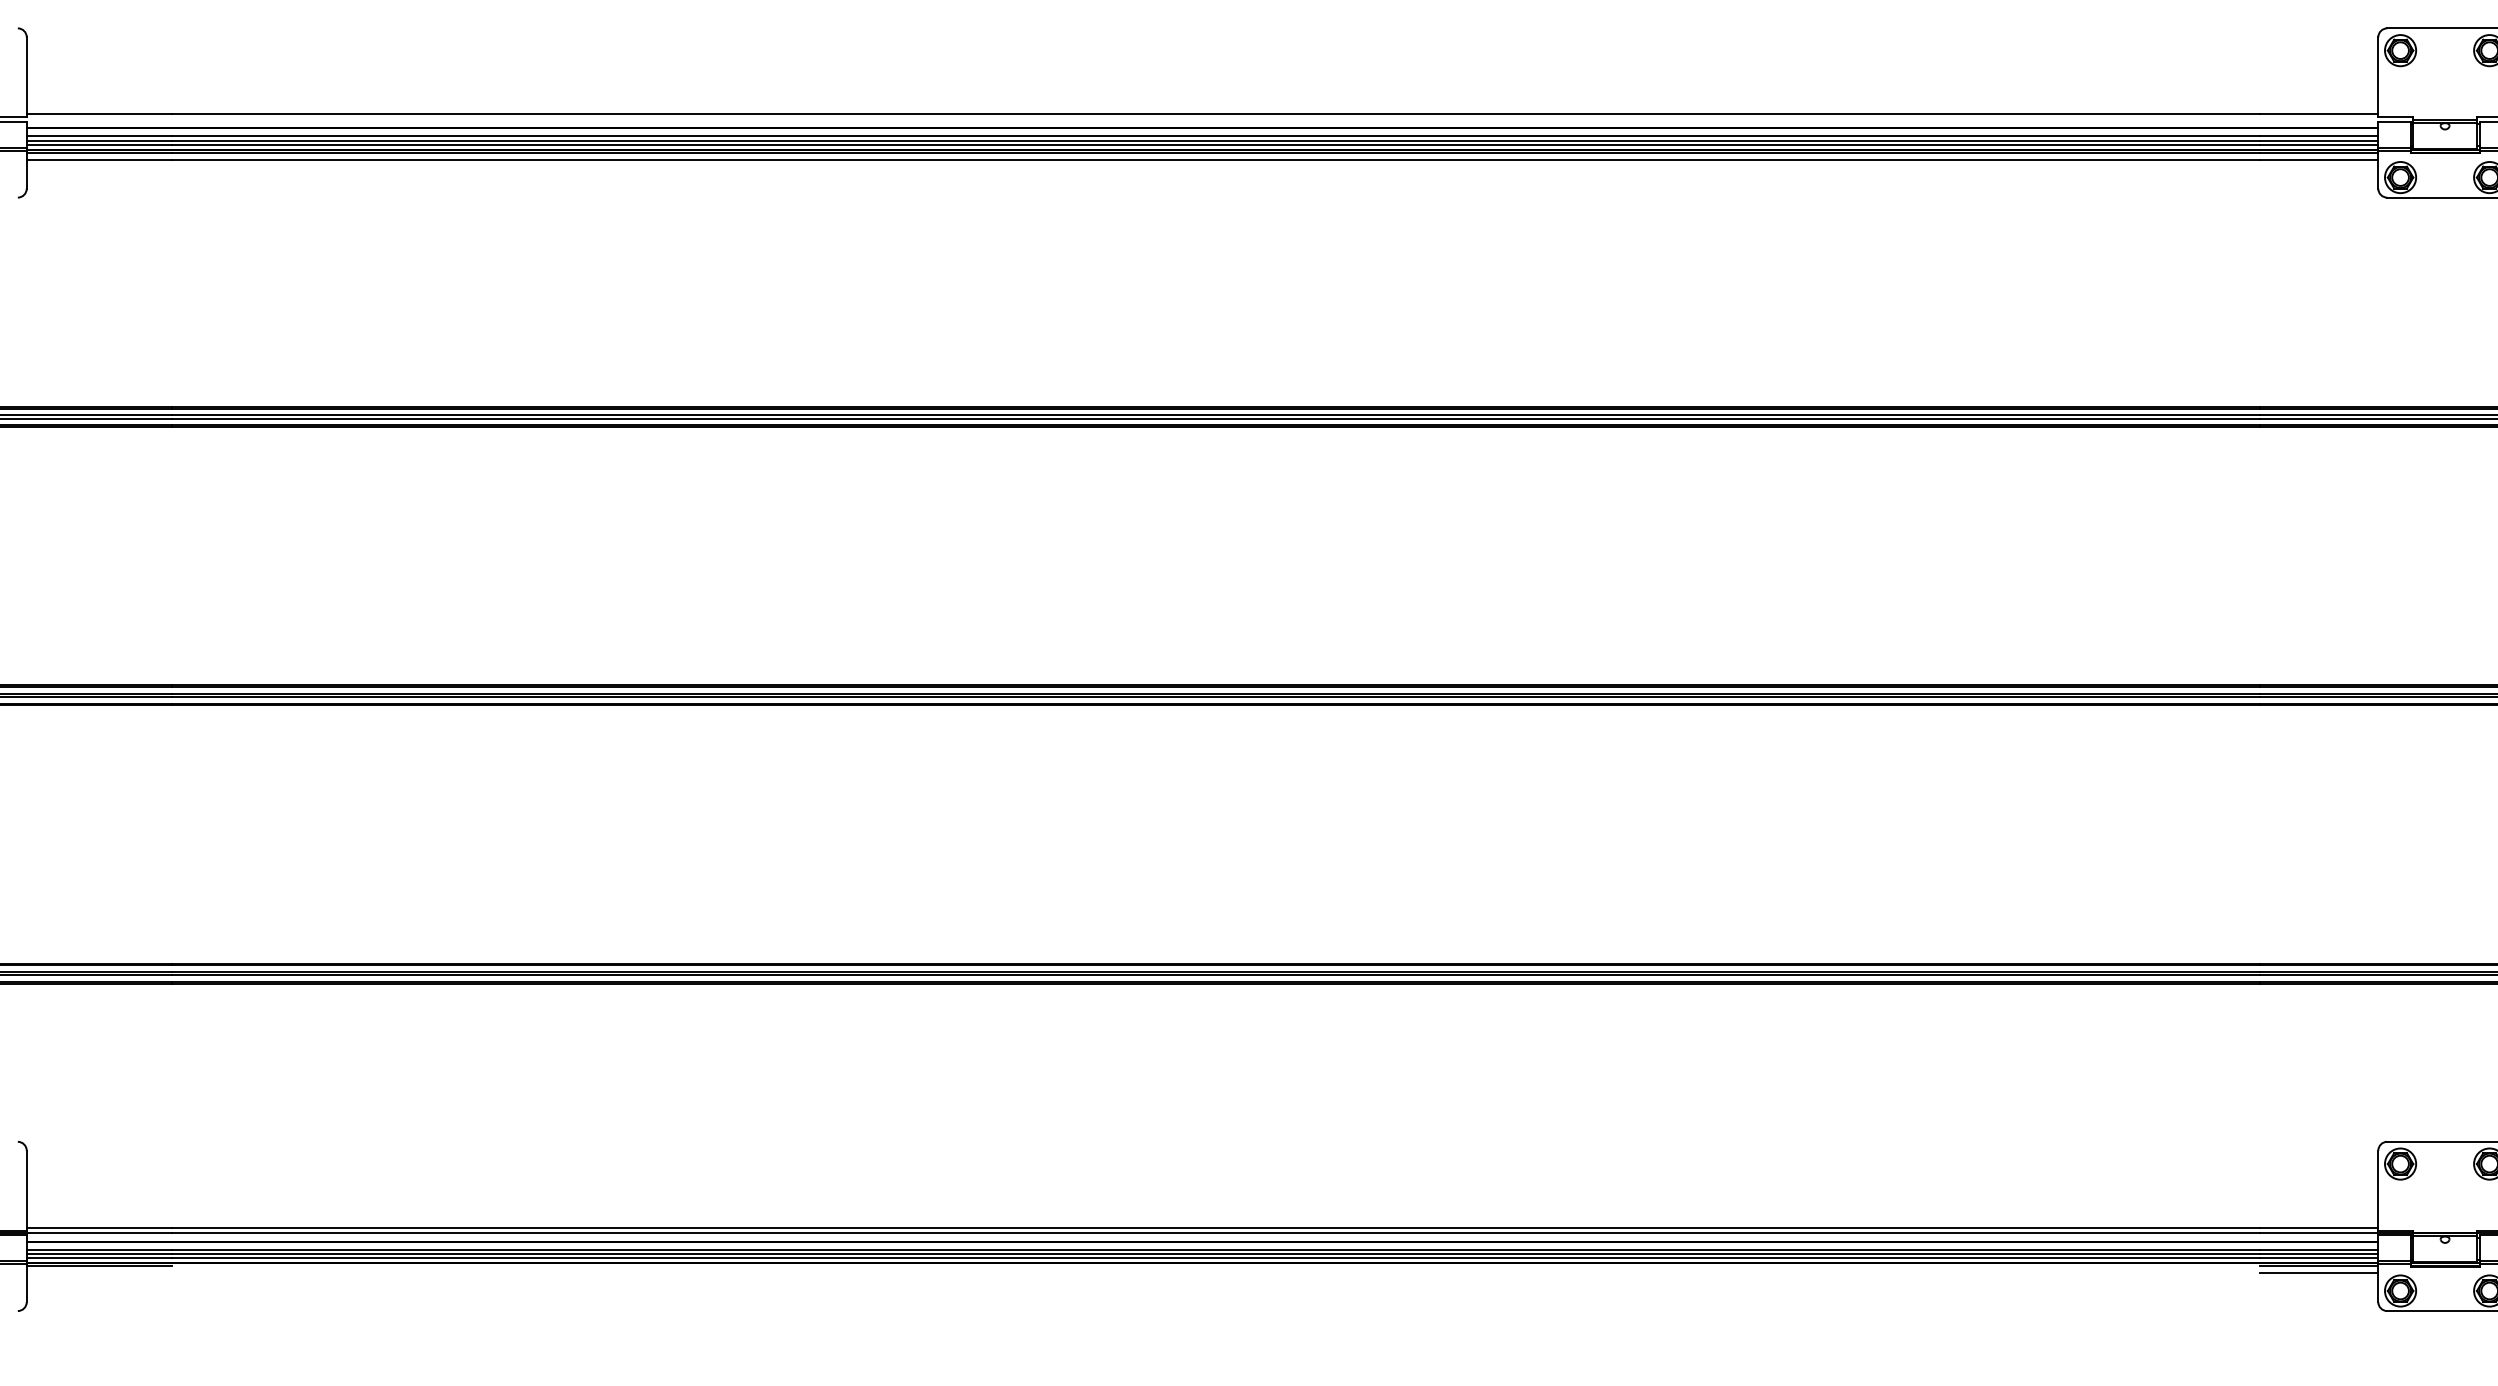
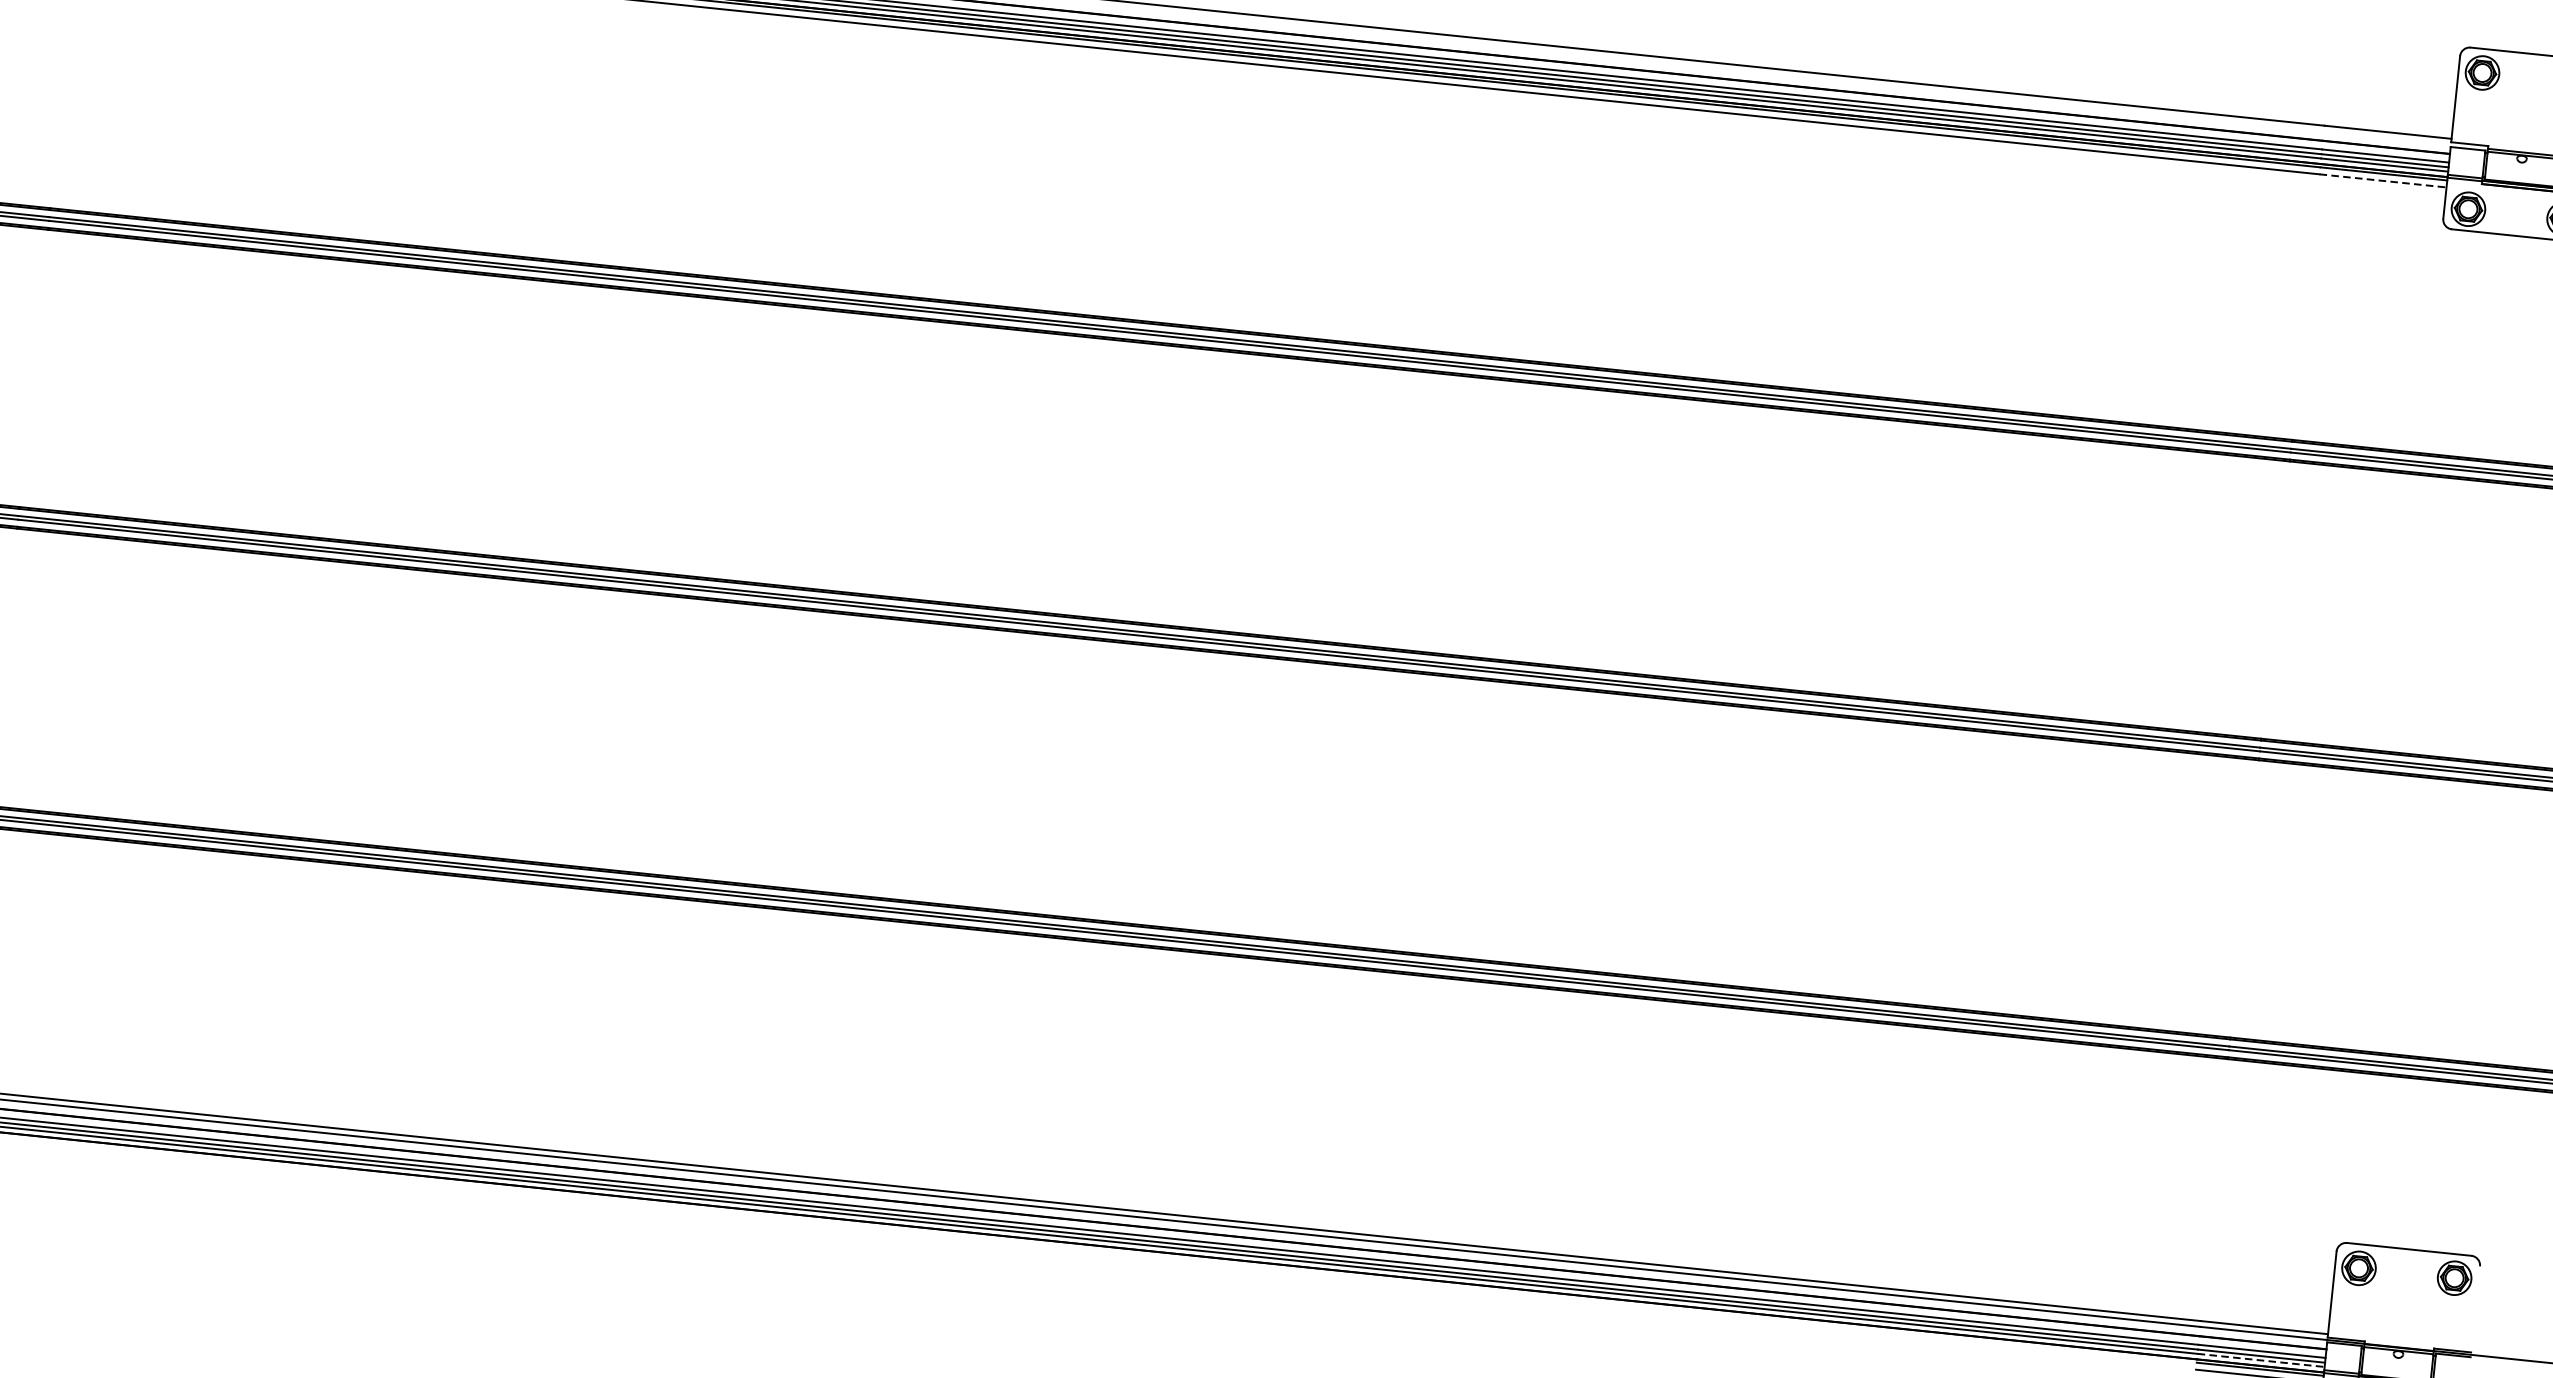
line: (2319, 159) -> (2383, 180), solid -> dashed
line: (2319, 1258) -> (2261, 1360), solid -> dashed

